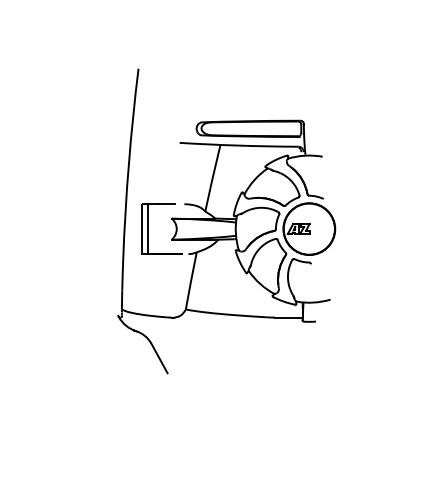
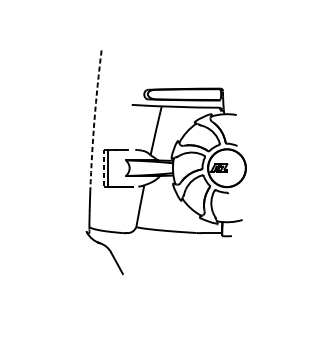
arc: (128, 163) -> (94, 120), solid -> dashed
line: (142, 228) -> (104, 167), solid -> dashed

